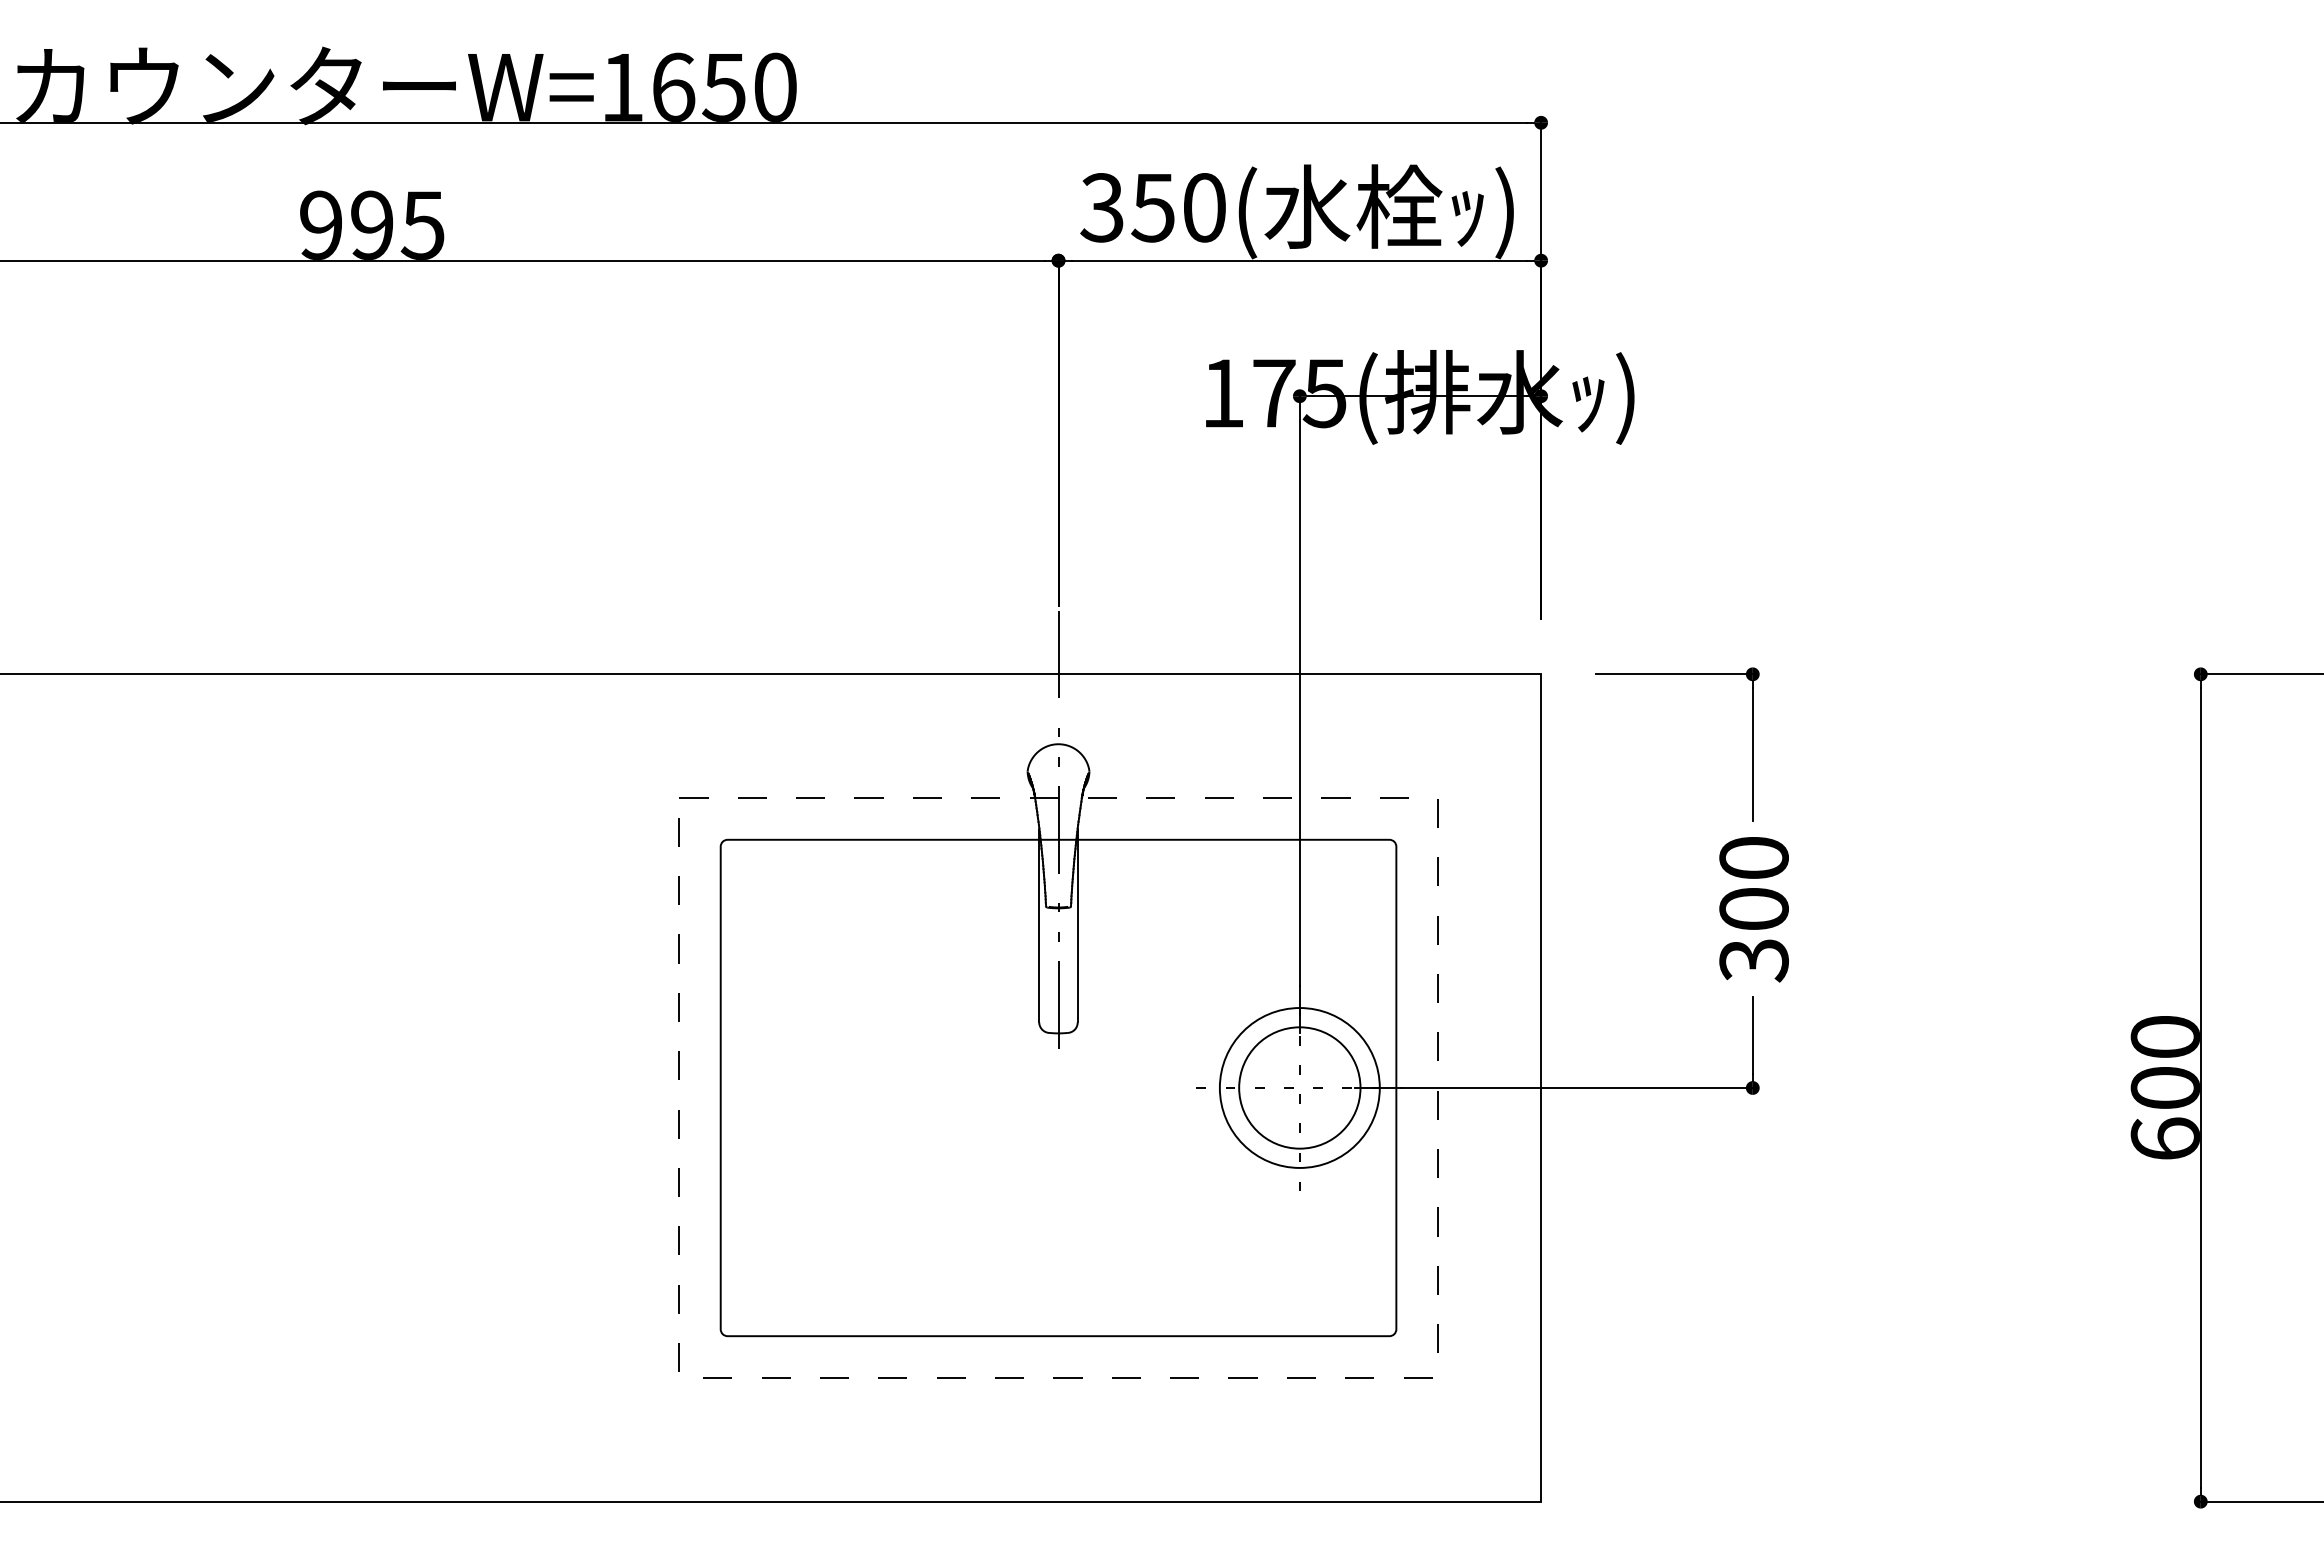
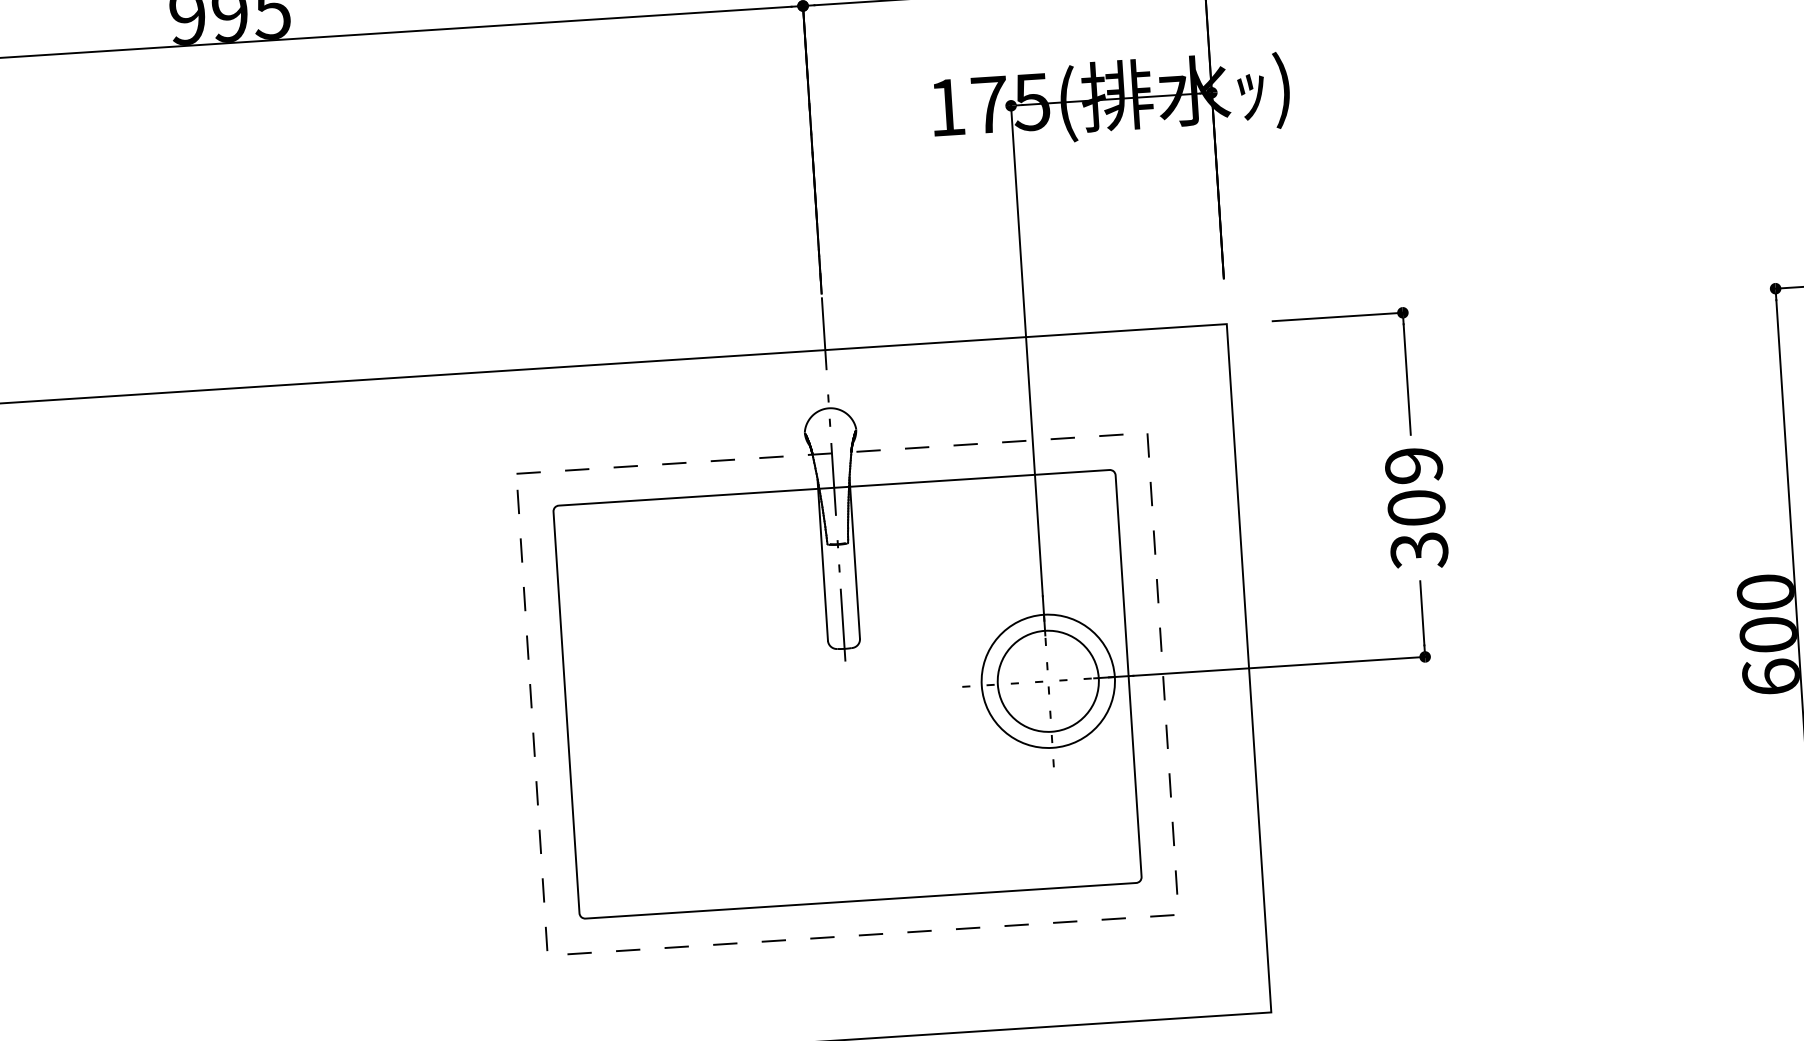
text: (1753, 858) -> (1413, 465), 300 -> 309

